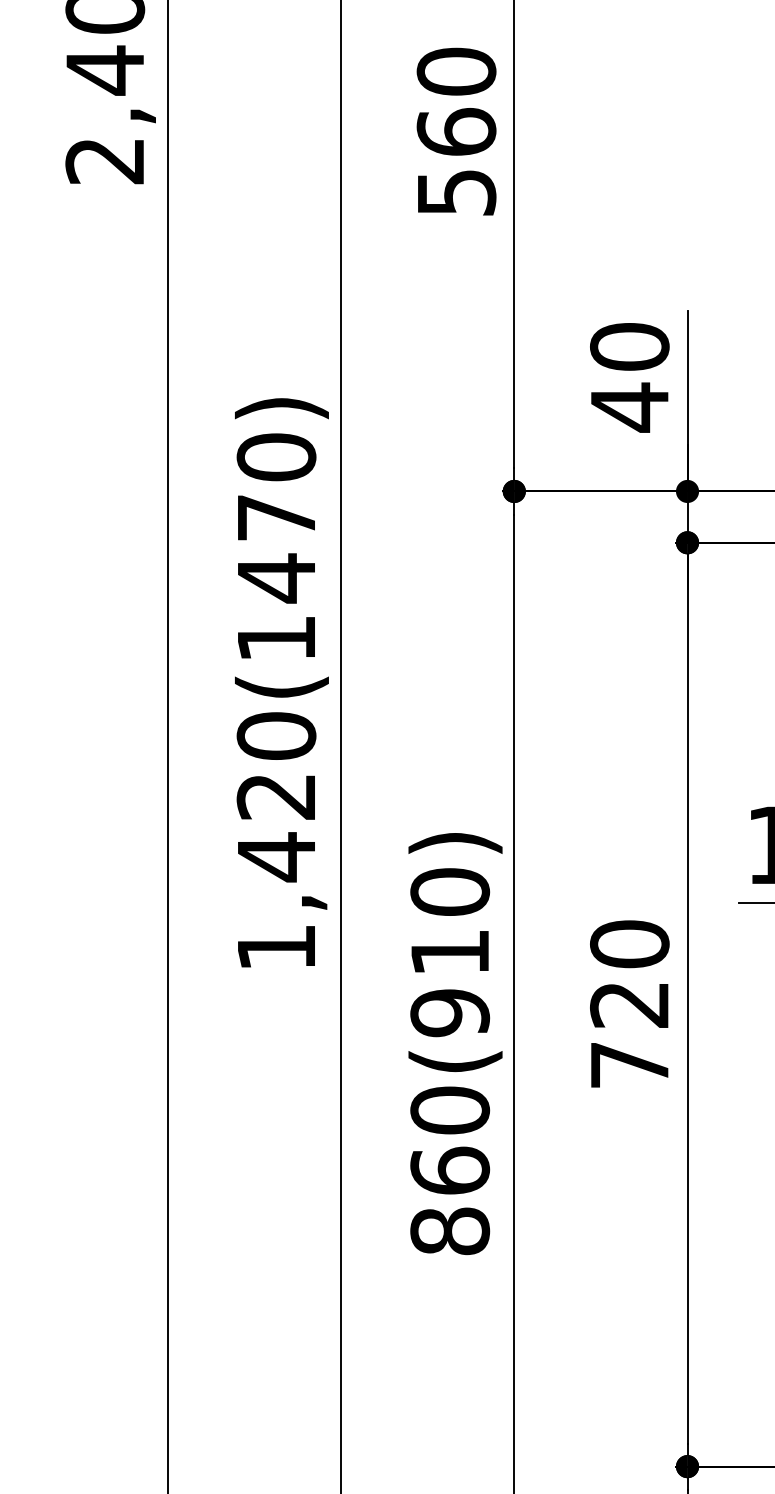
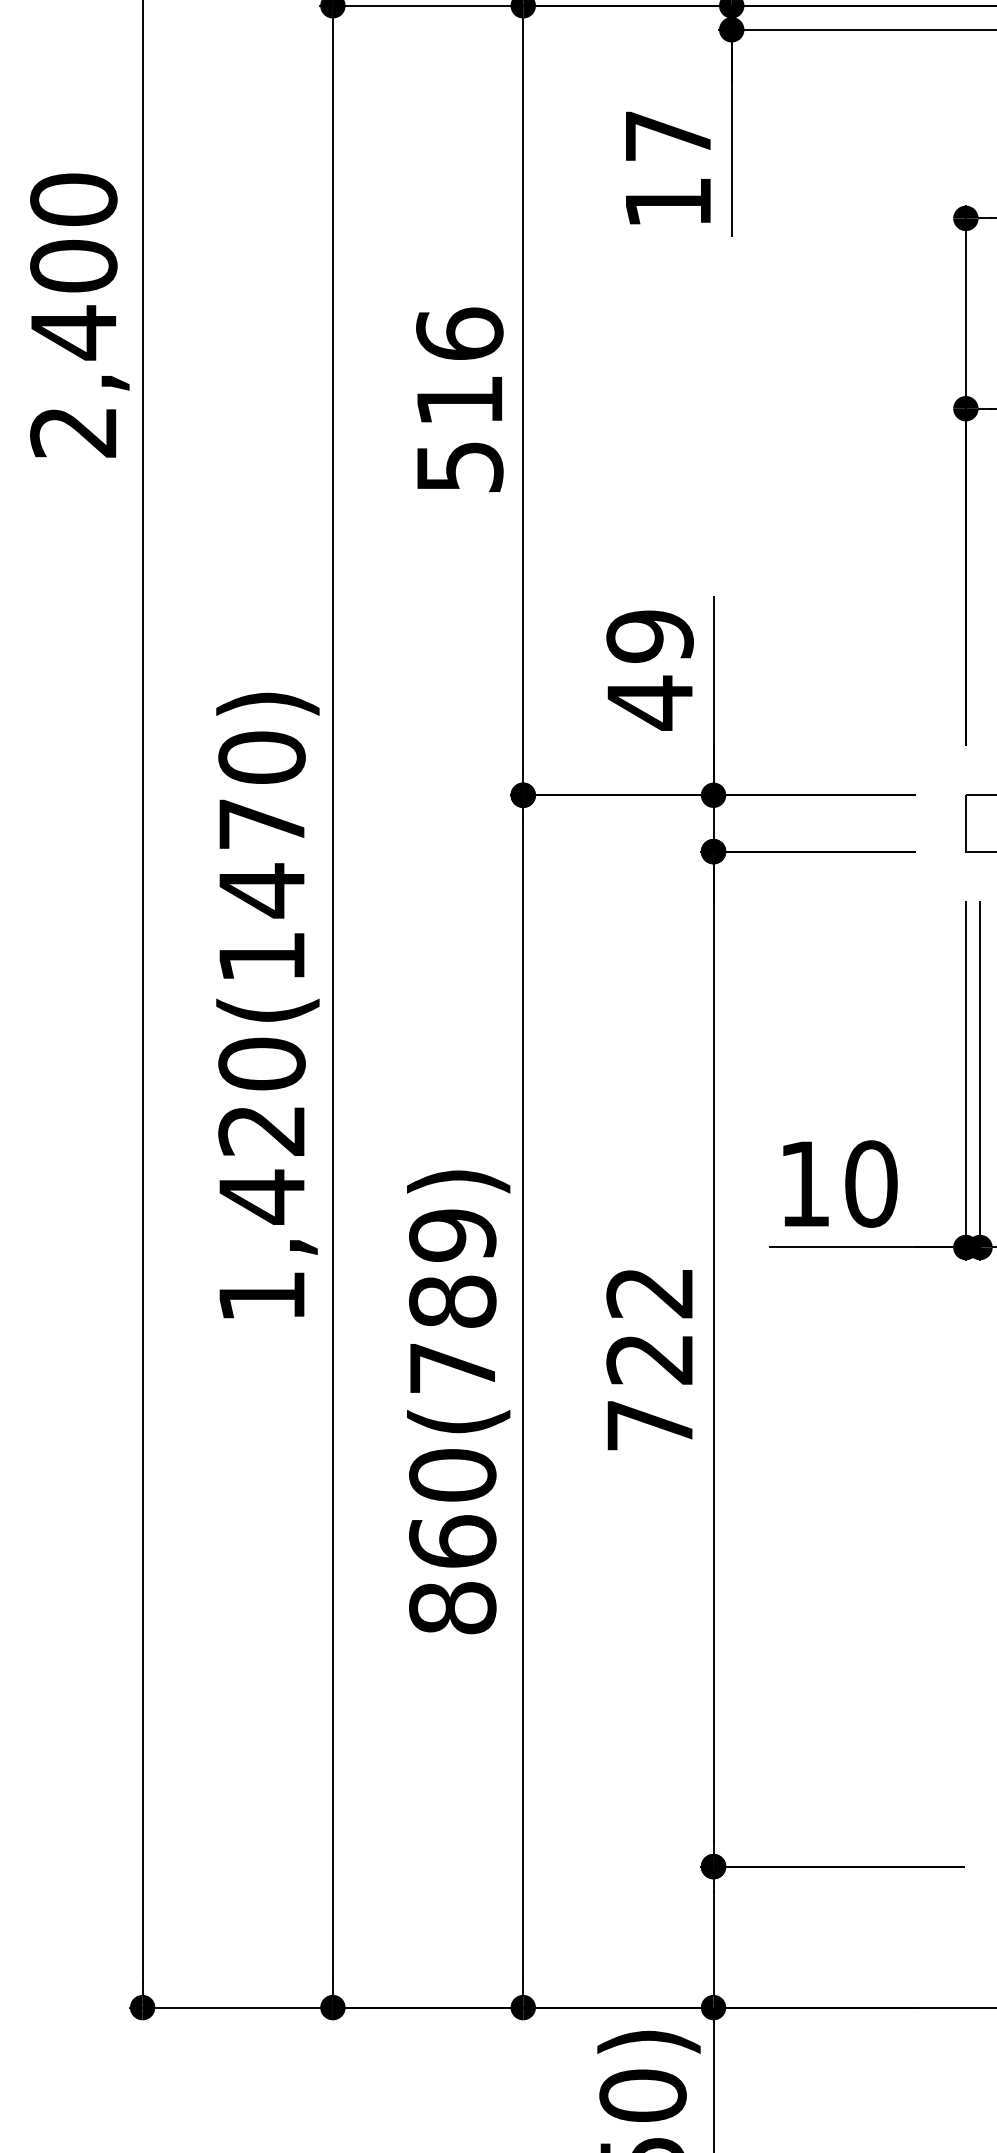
text: (456, 101) -> (459, 366), 560 -> 516
text: (629, 346) -> (649, 636), 40 -> 49
text: (629, 944) -> (649, 1292), 720 -> 722
text: (449, 952) -> (452, 1301), 860(910) -> 860(789)

